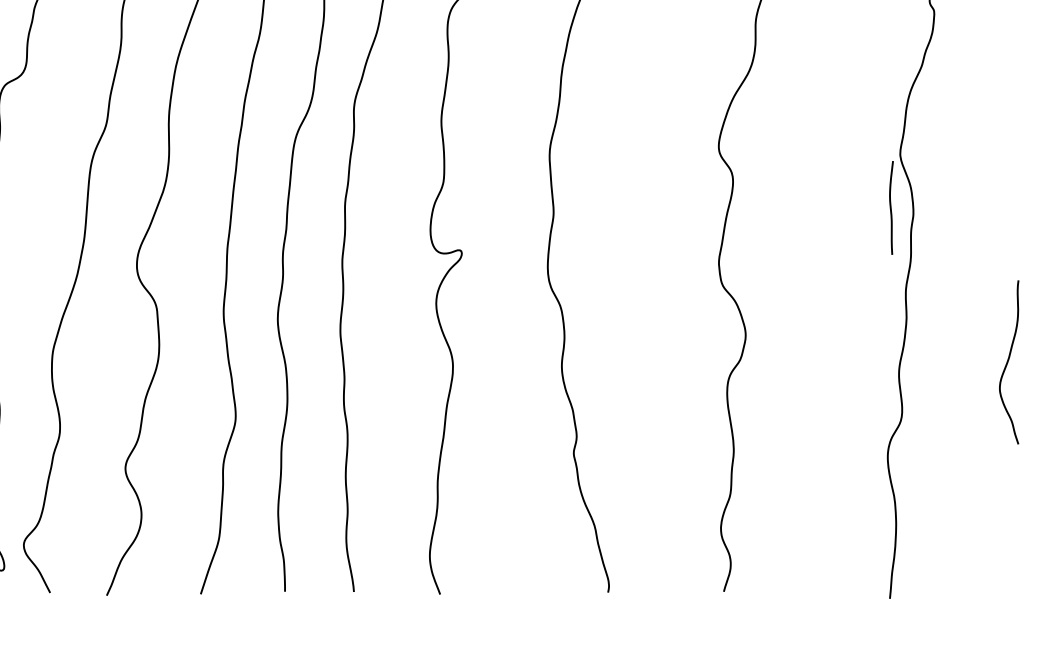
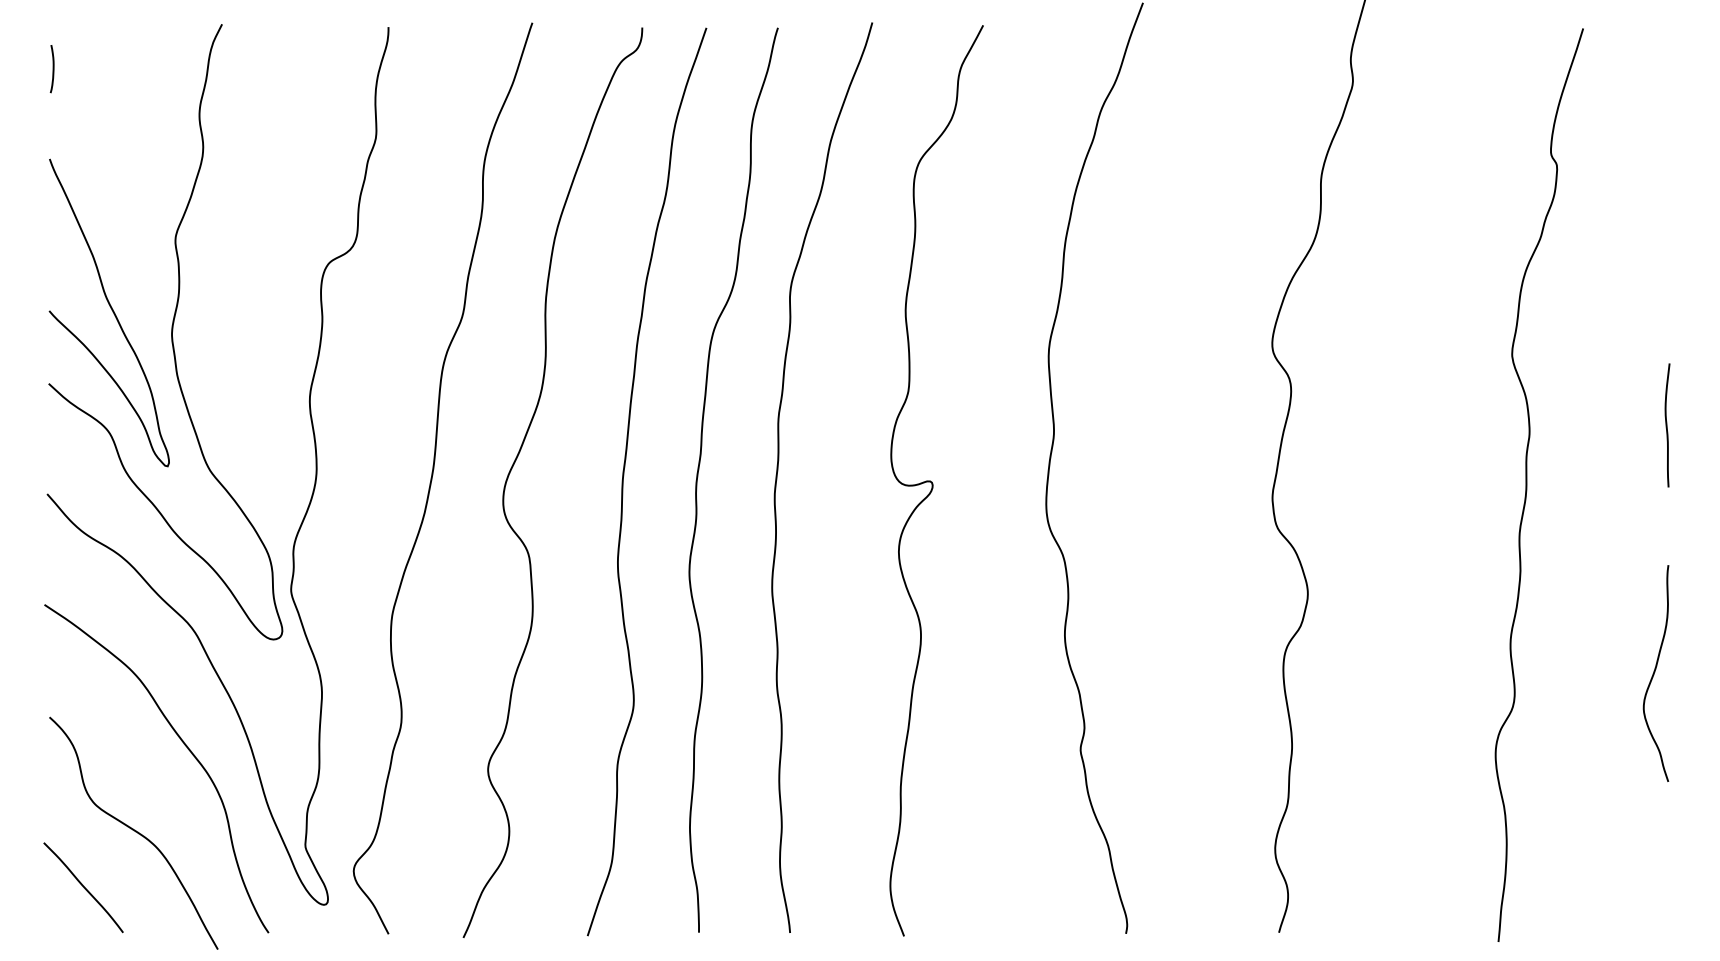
curve: (891, 208) -> (1667, 425), moved
curve: (1008, 361) -> (1655, 672), moved

